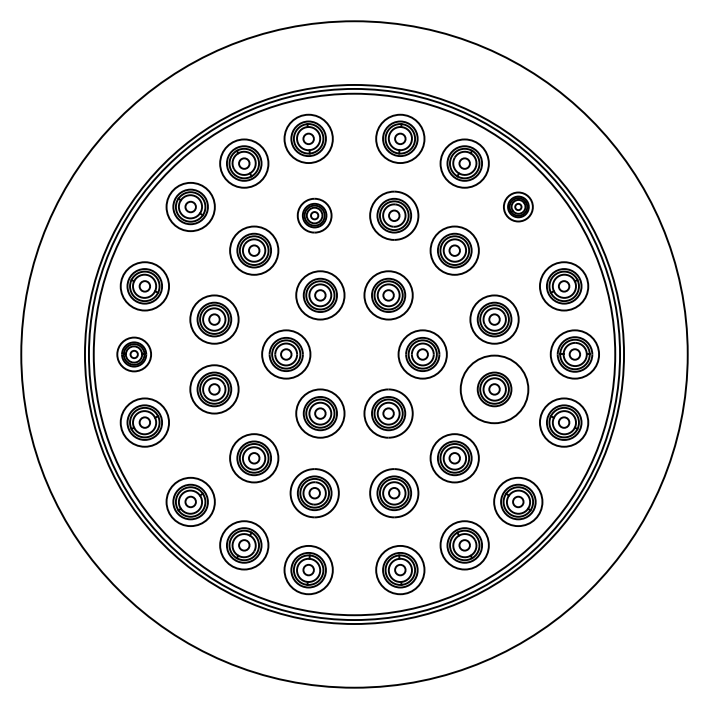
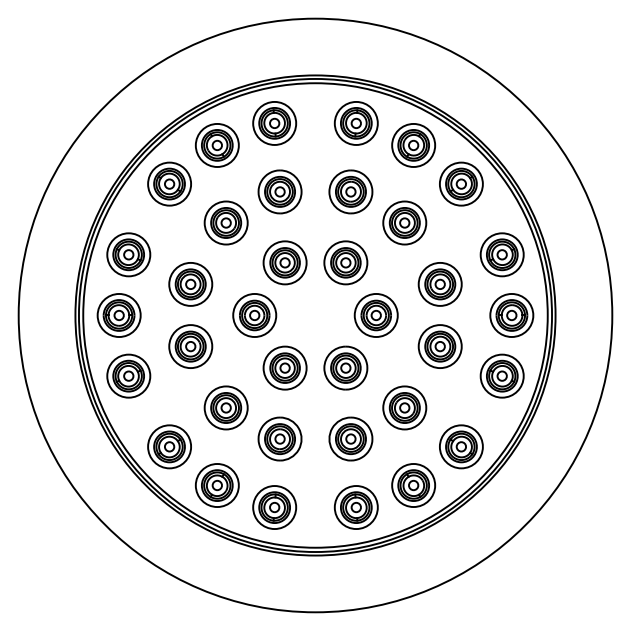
part: (518, 206) -> (461, 183), size x1.67
part: (314, 215) -> (279, 191), size x1.43
part: (134, 354) -> (119, 315), size x1.43
circle: (494, 389) -> (440, 346), size x0.71

